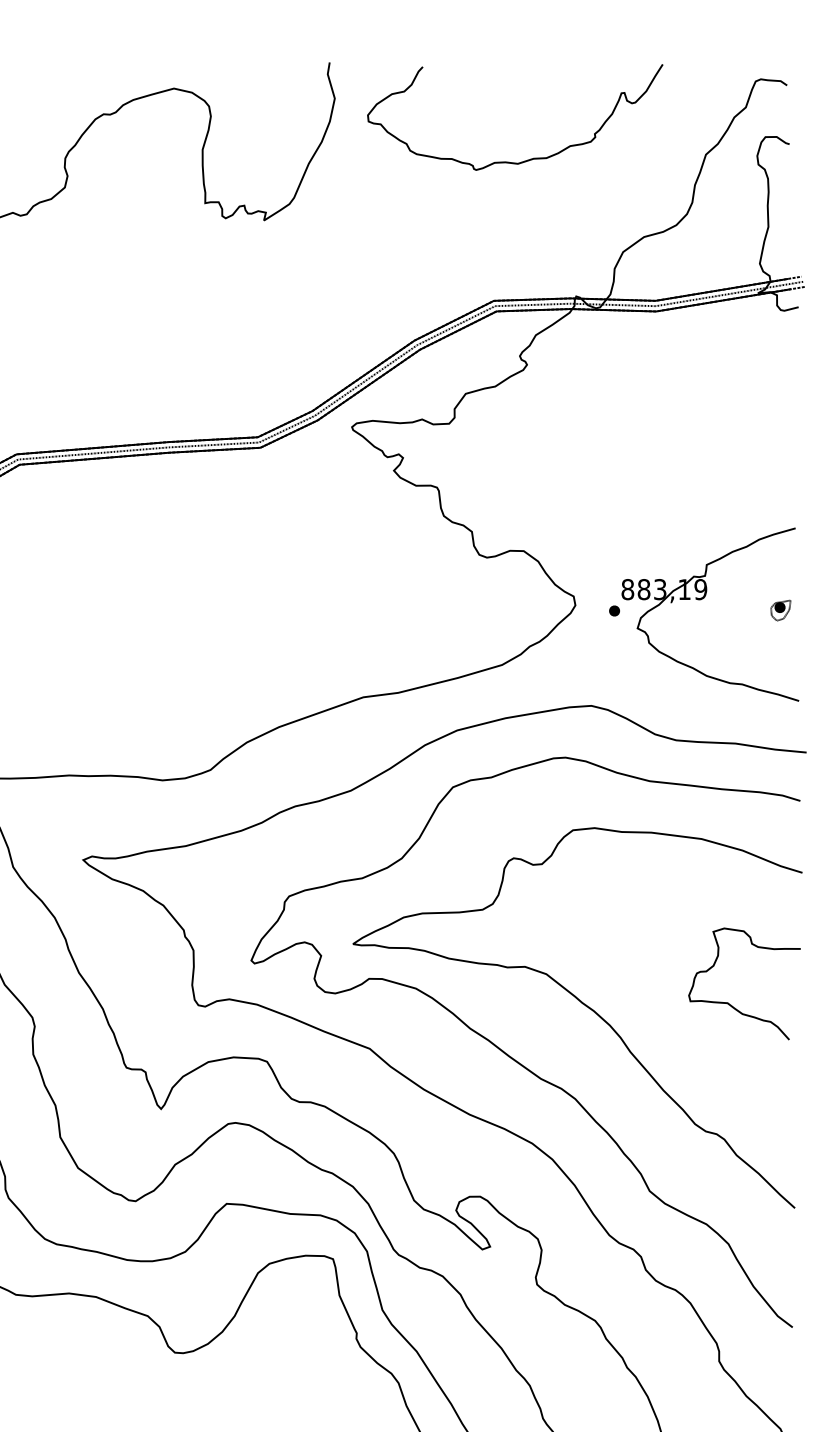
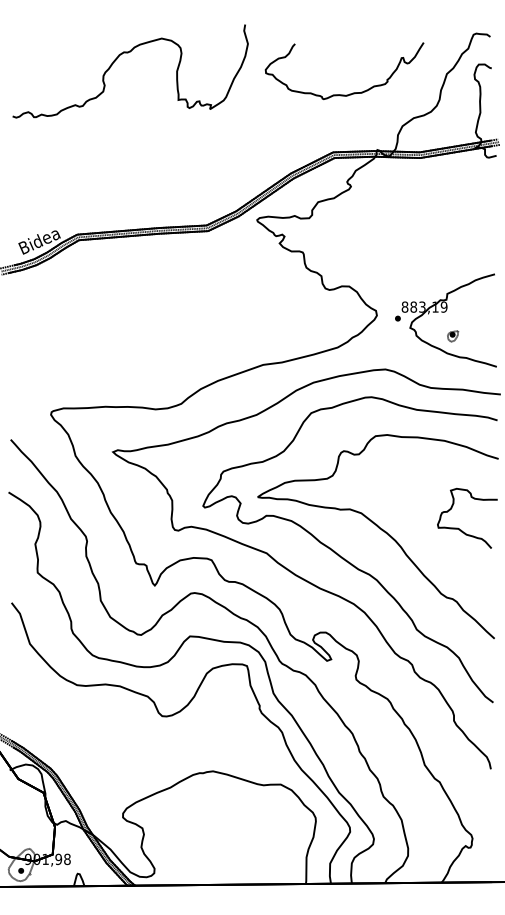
curve: (529, 157) -> (352, 92), moved
part: (781, 610) -> (453, 336), moved

